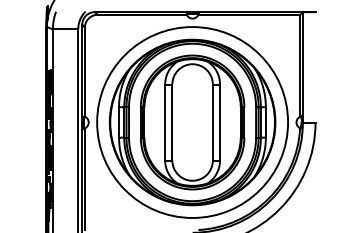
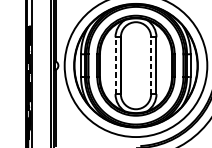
line: (165, 122) -> (115, 65), solid -> dashed
line: (212, 122) -> (150, 65), solid -> dashed

